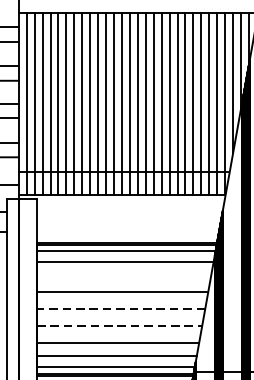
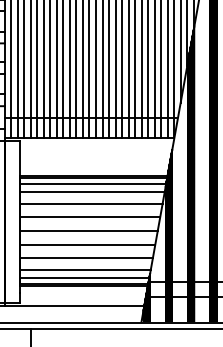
line: (123, 275) -> (90, 203), added
line: (120, 308) -> (88, 230), dashed -> solid
line: (119, 327) -> (87, 245), dashed -> solid

